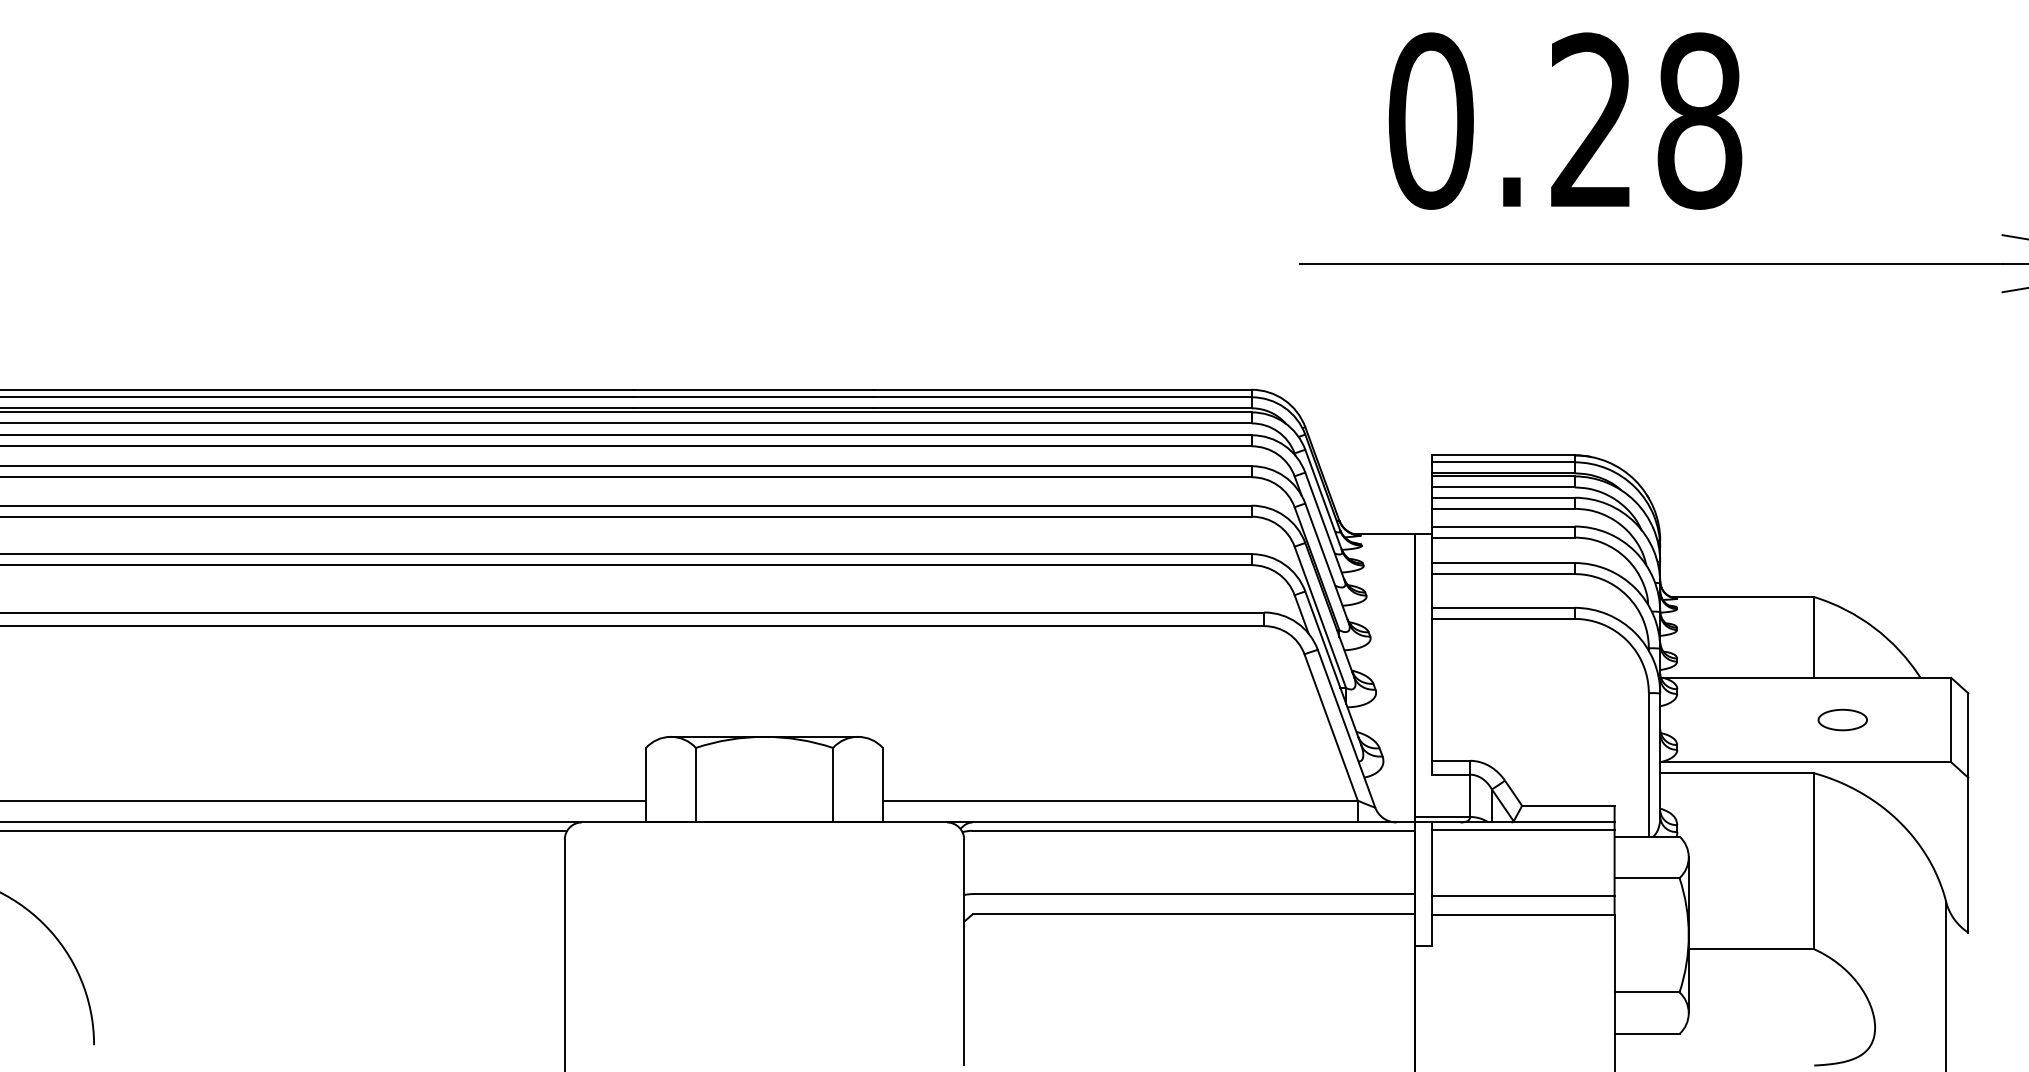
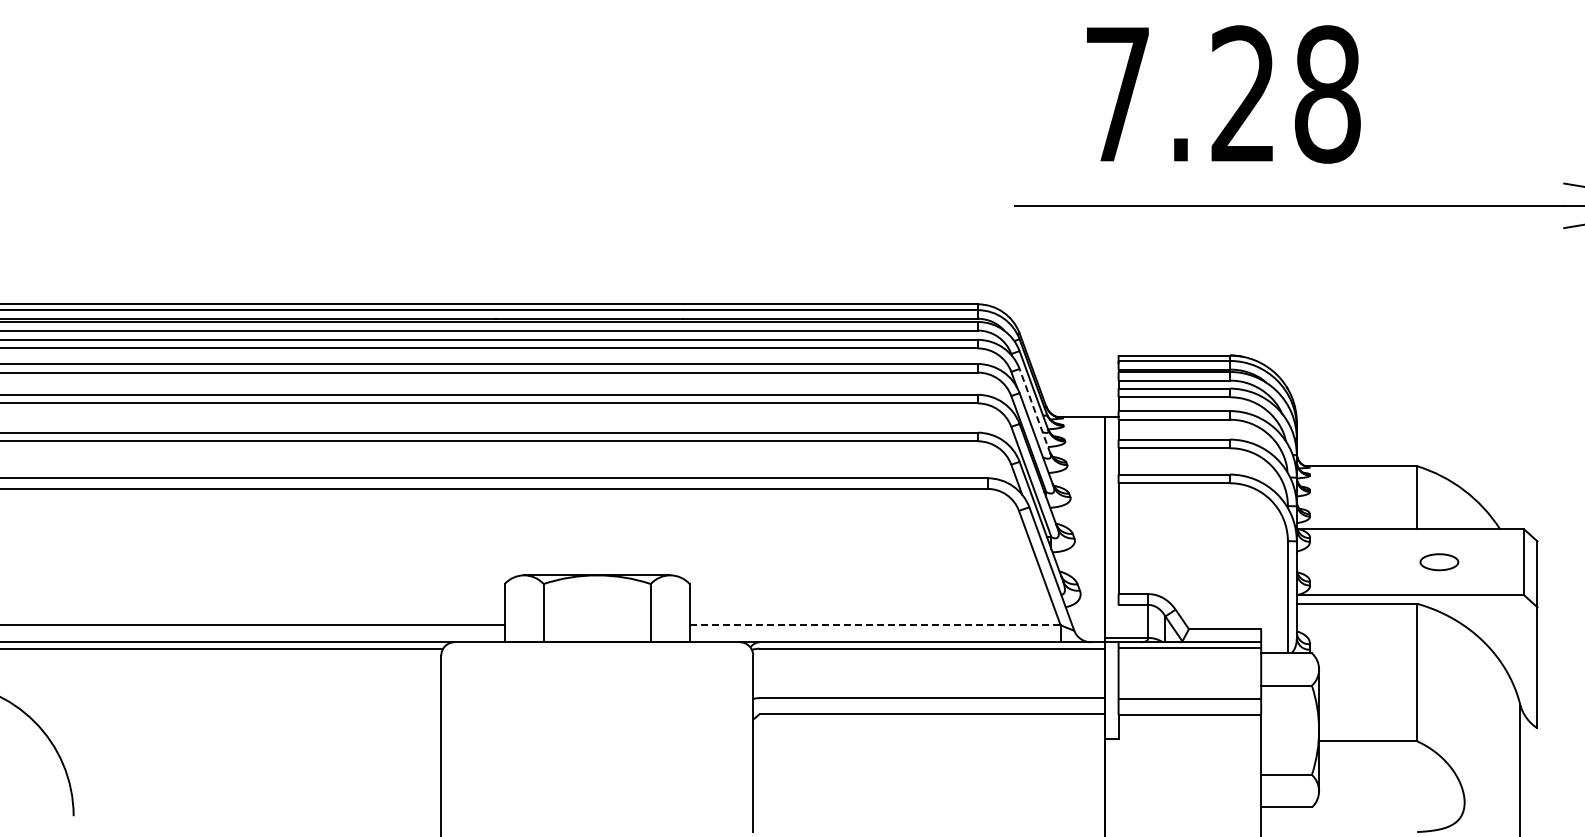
text: (1430, 121) -> (1117, 94), 0.28 -> 7.28
line: (1324, 527) -> (1034, 411), solid -> dashed
line: (1120, 801) -> (875, 625), solid -> dashed

